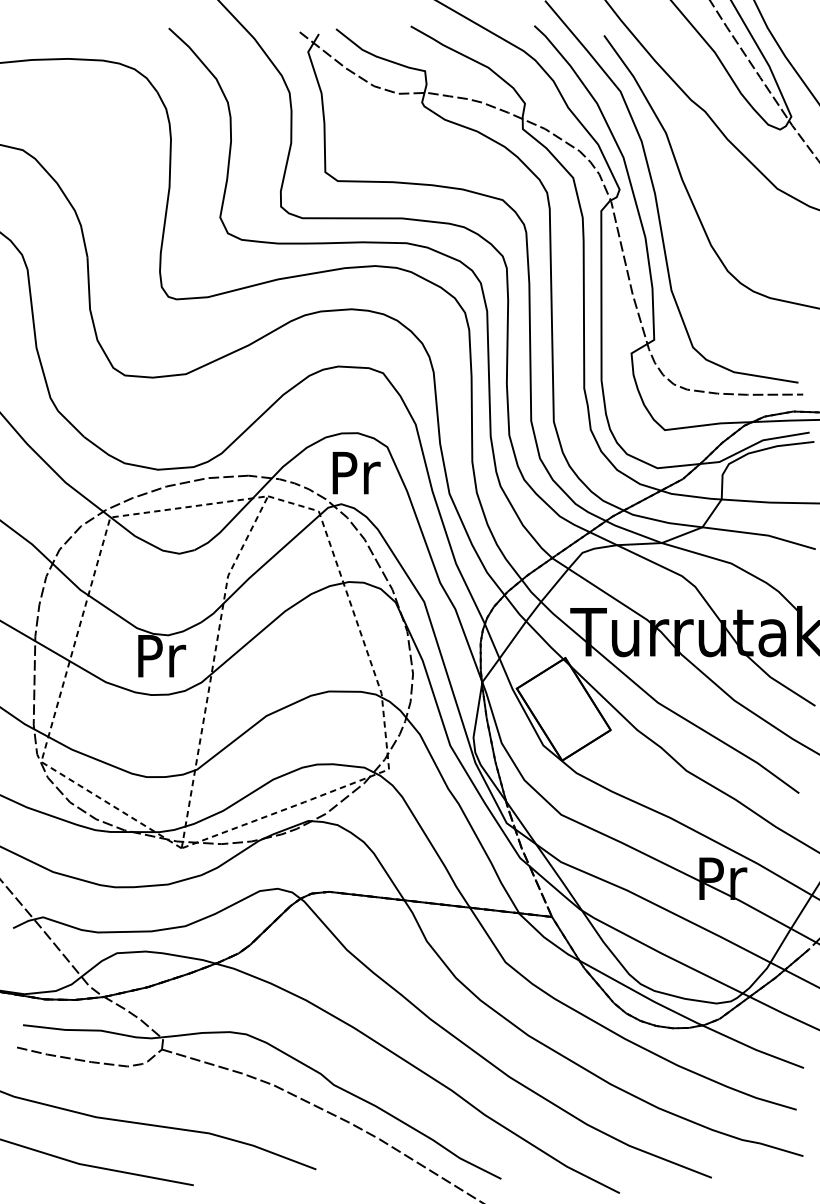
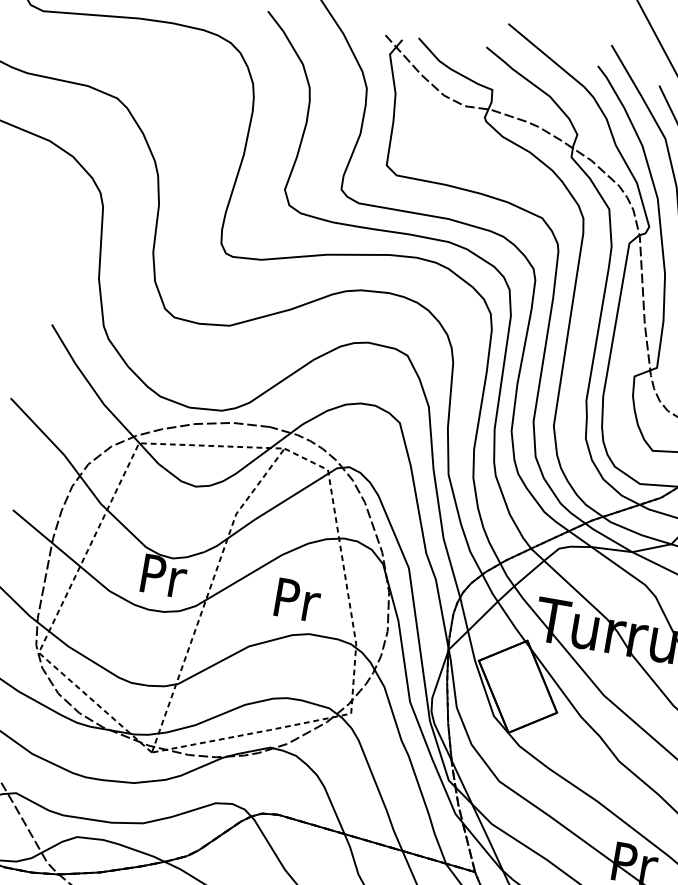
text: (356, 473) -> (297, 600), moved

